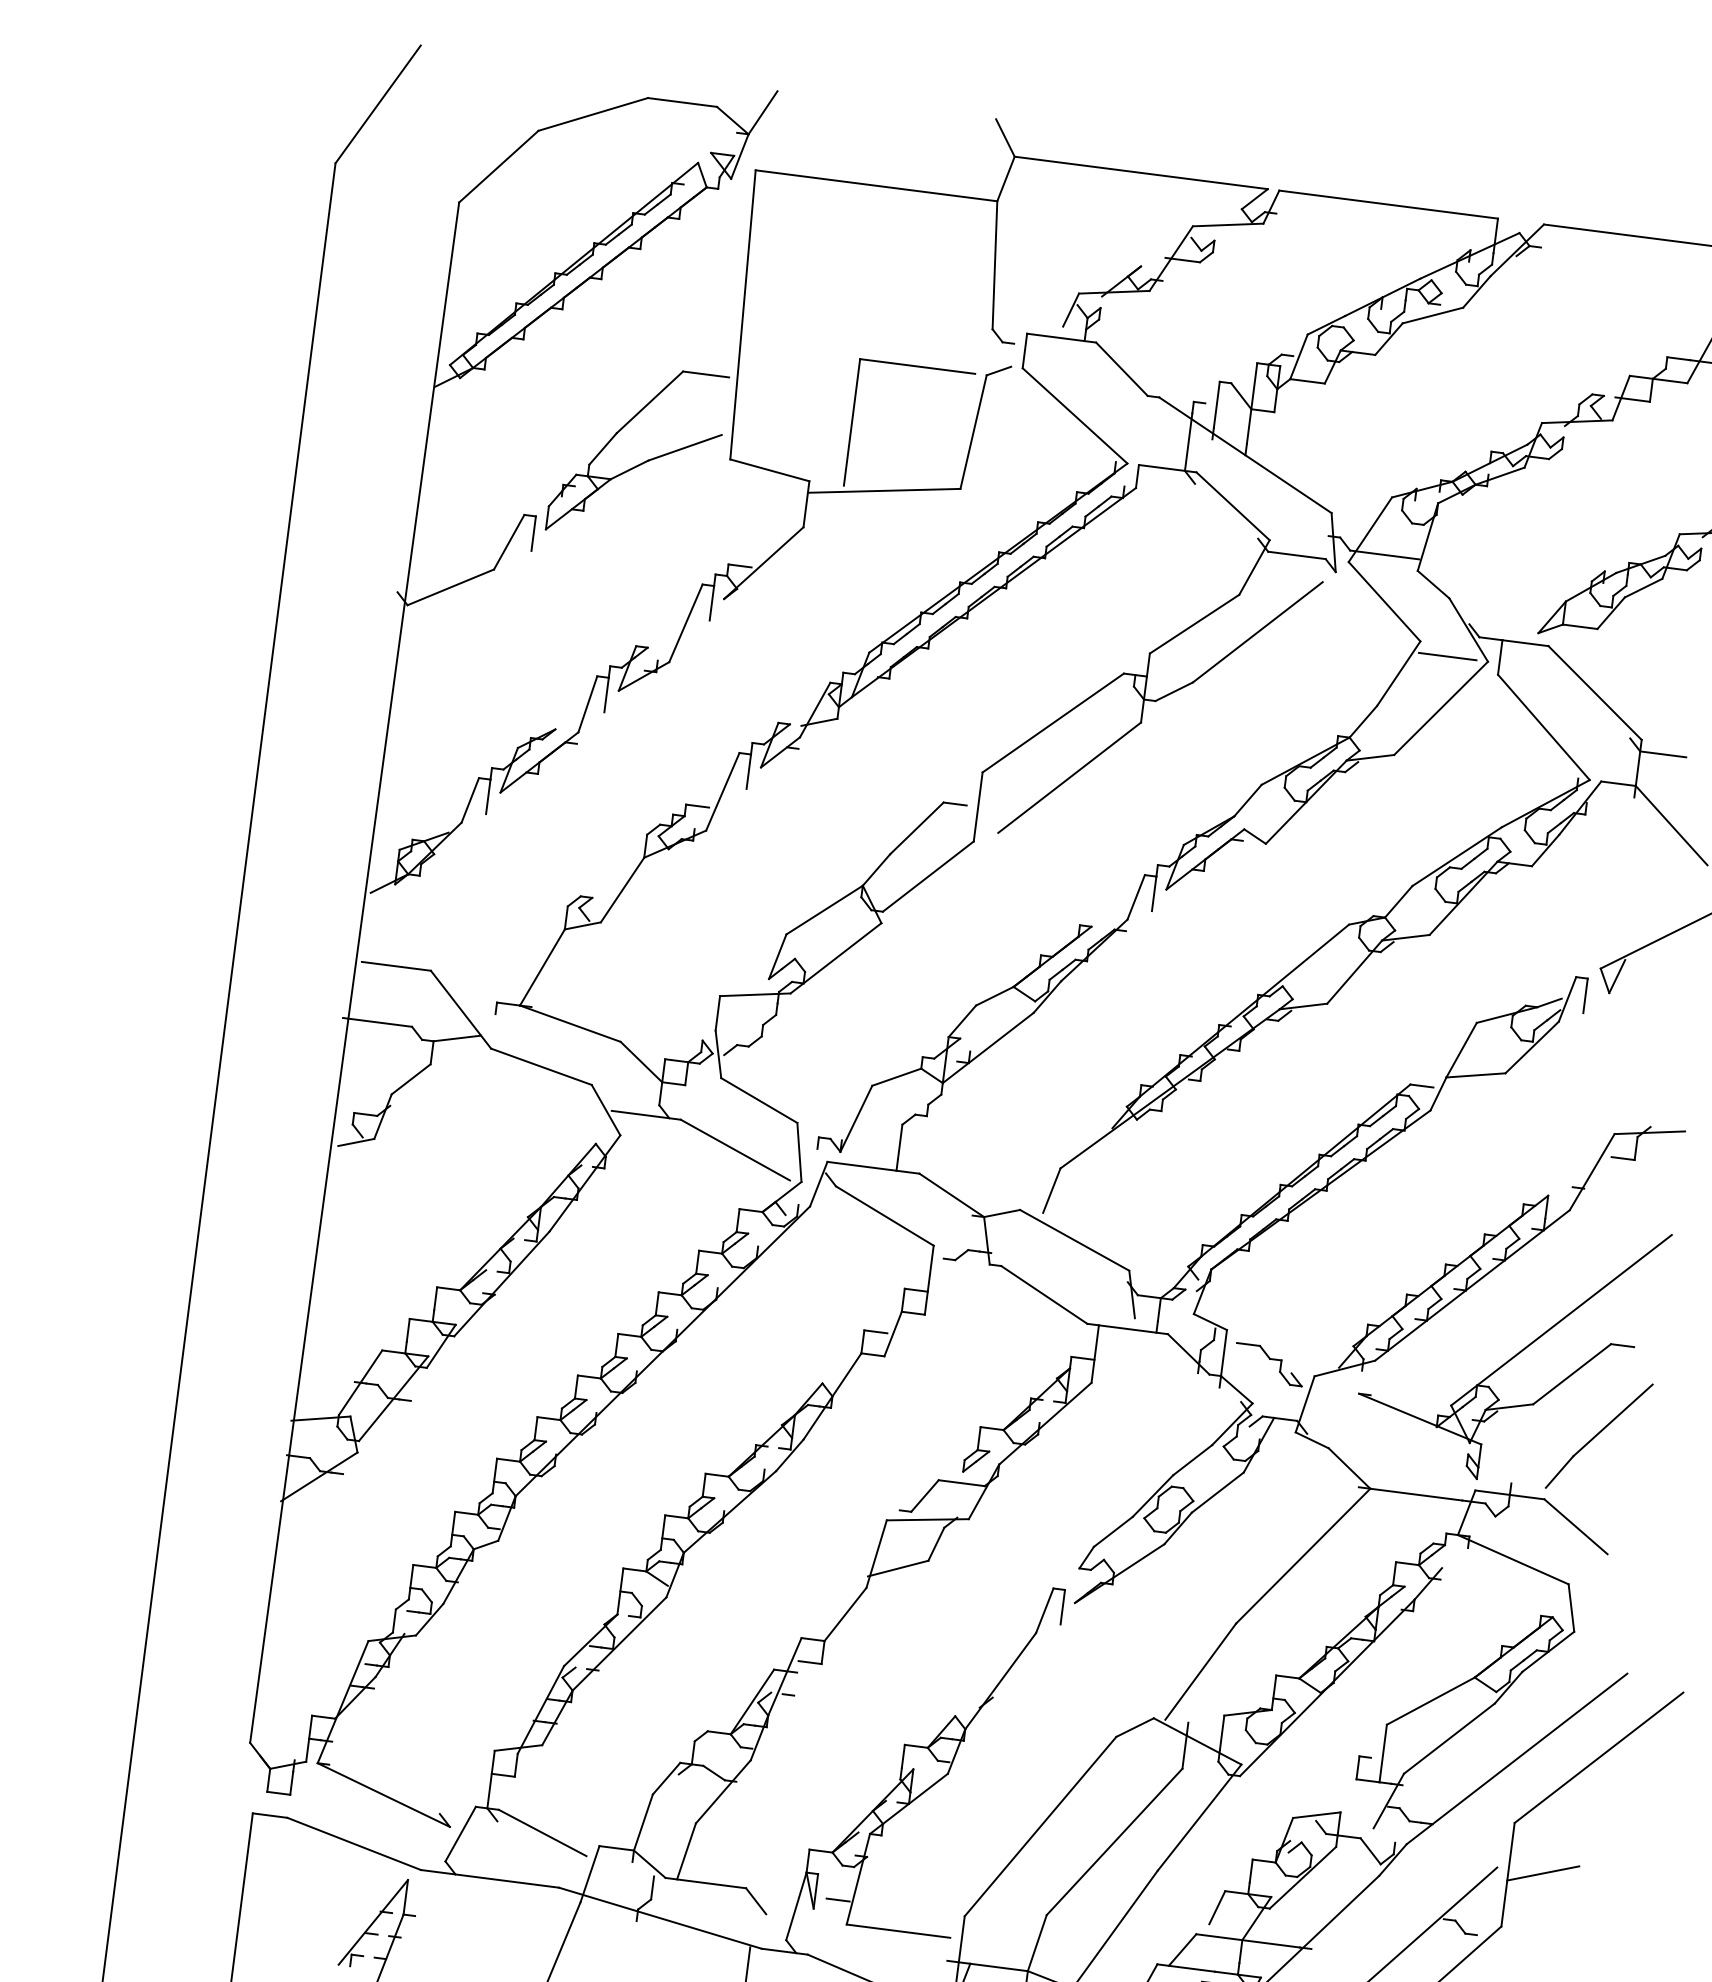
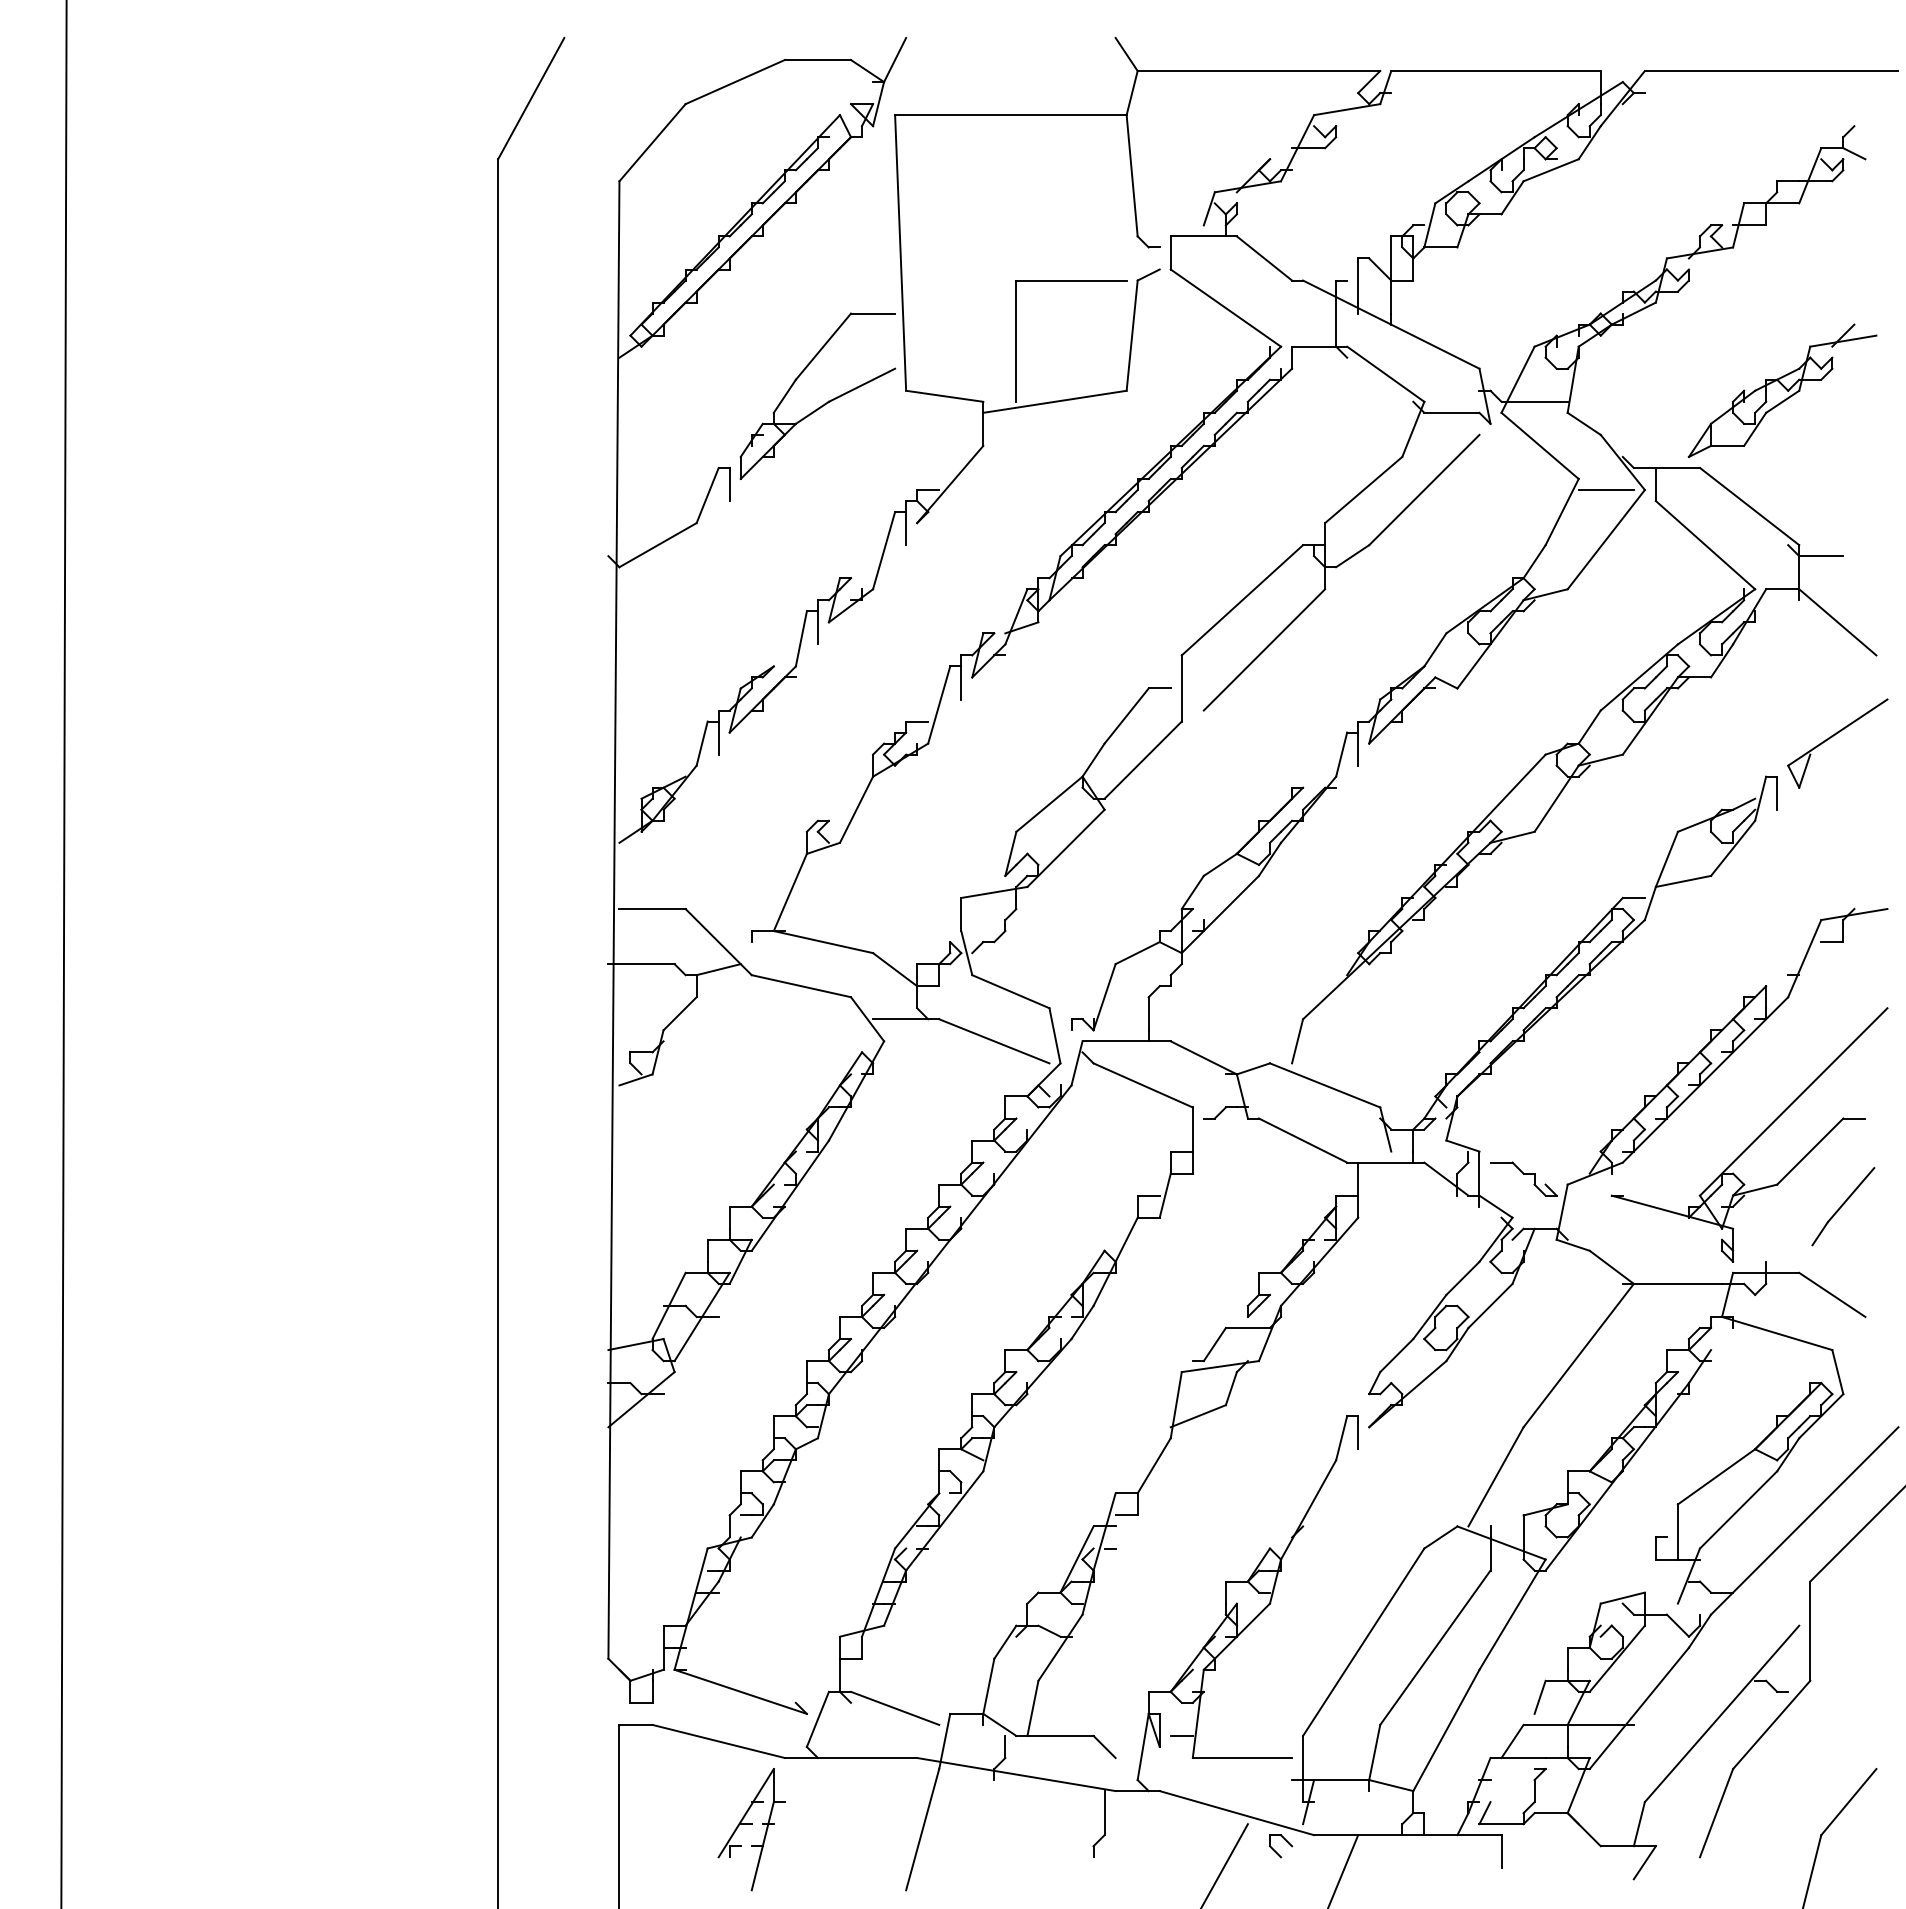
part: (1599, 1436) -> (1843, 1206), size x0.7
line: (1543, 1873) -> (1843, 1625), removed

